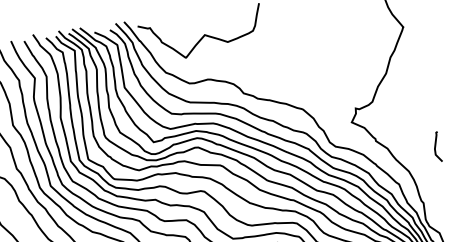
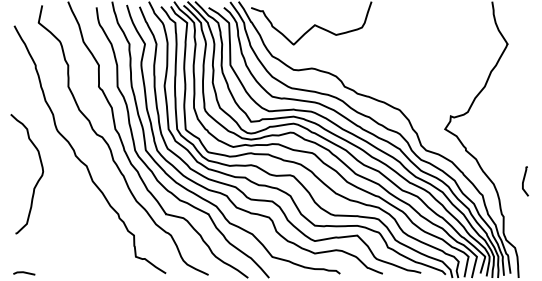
curve: (436, 147) -> (524, 181), moved

